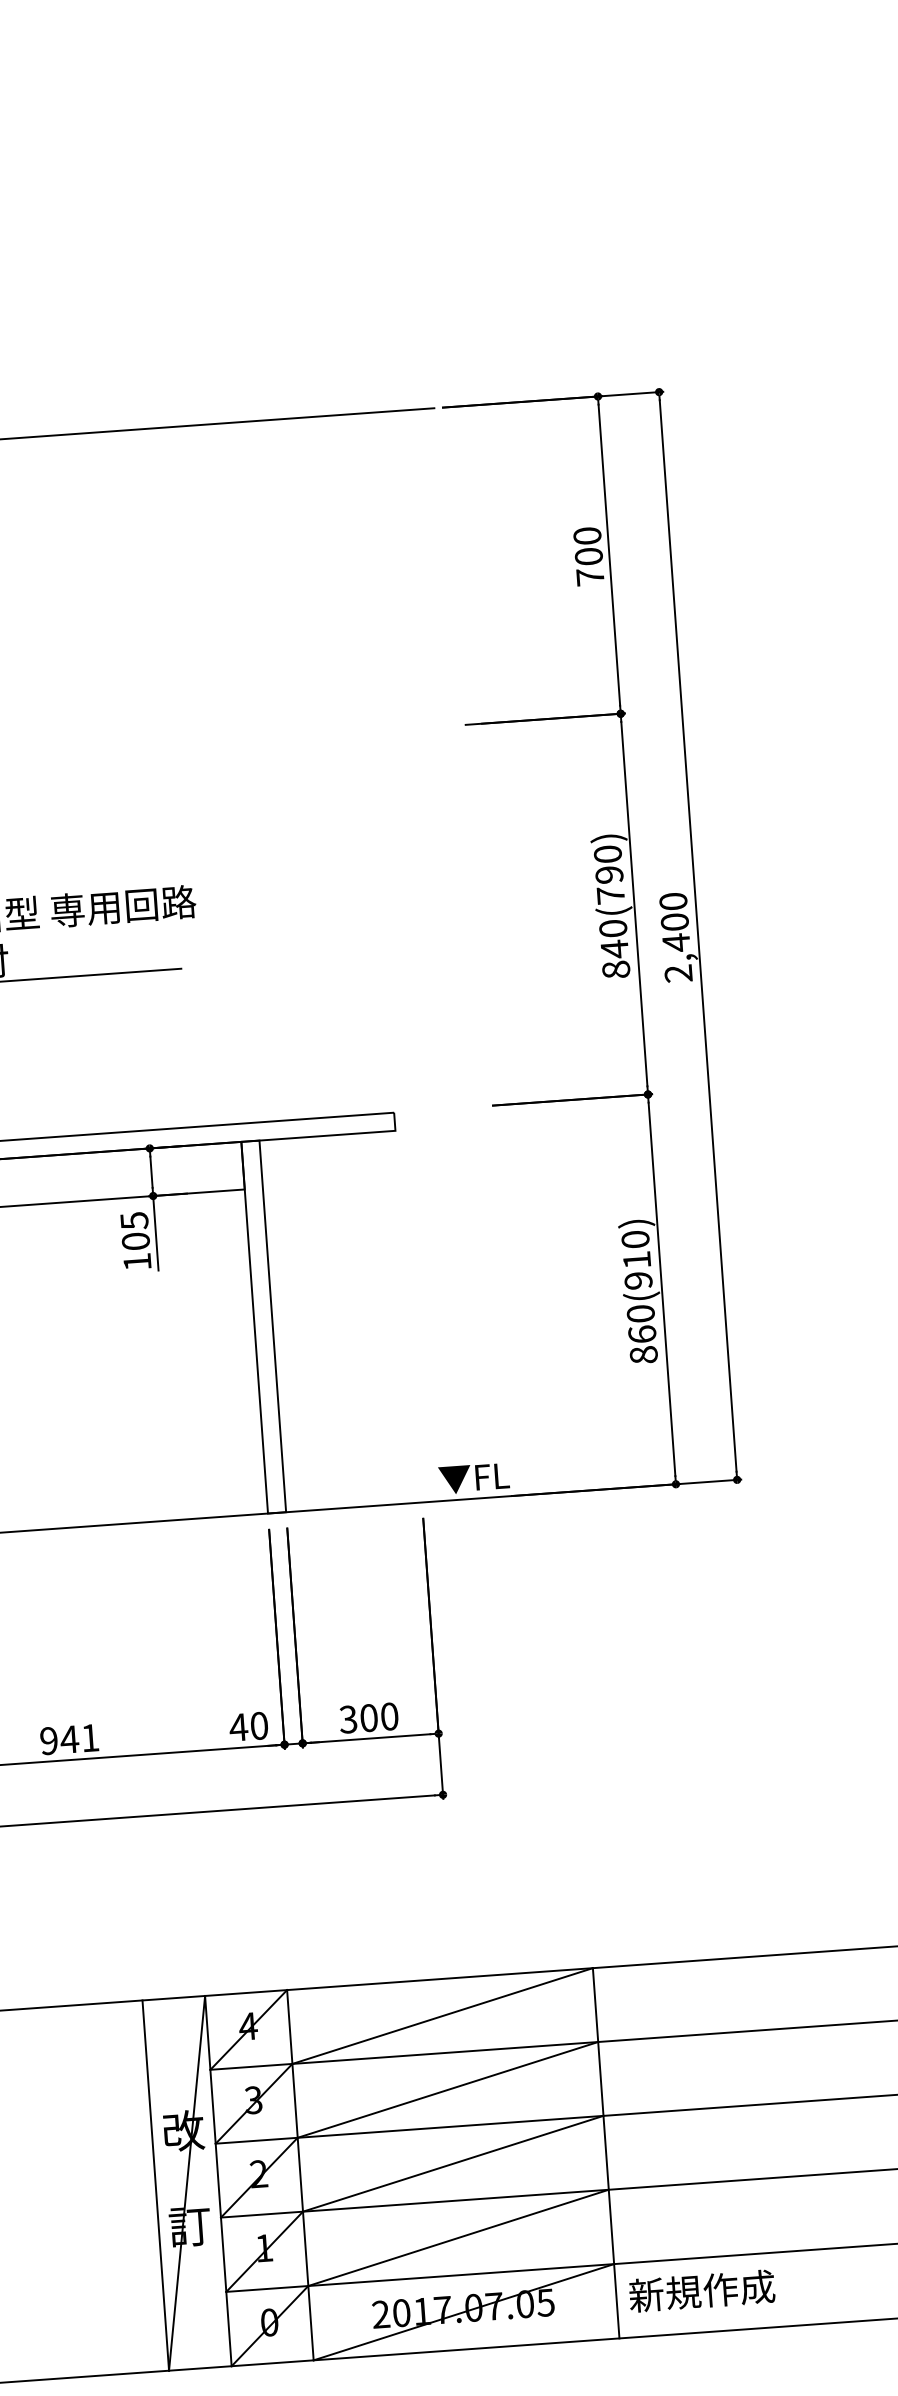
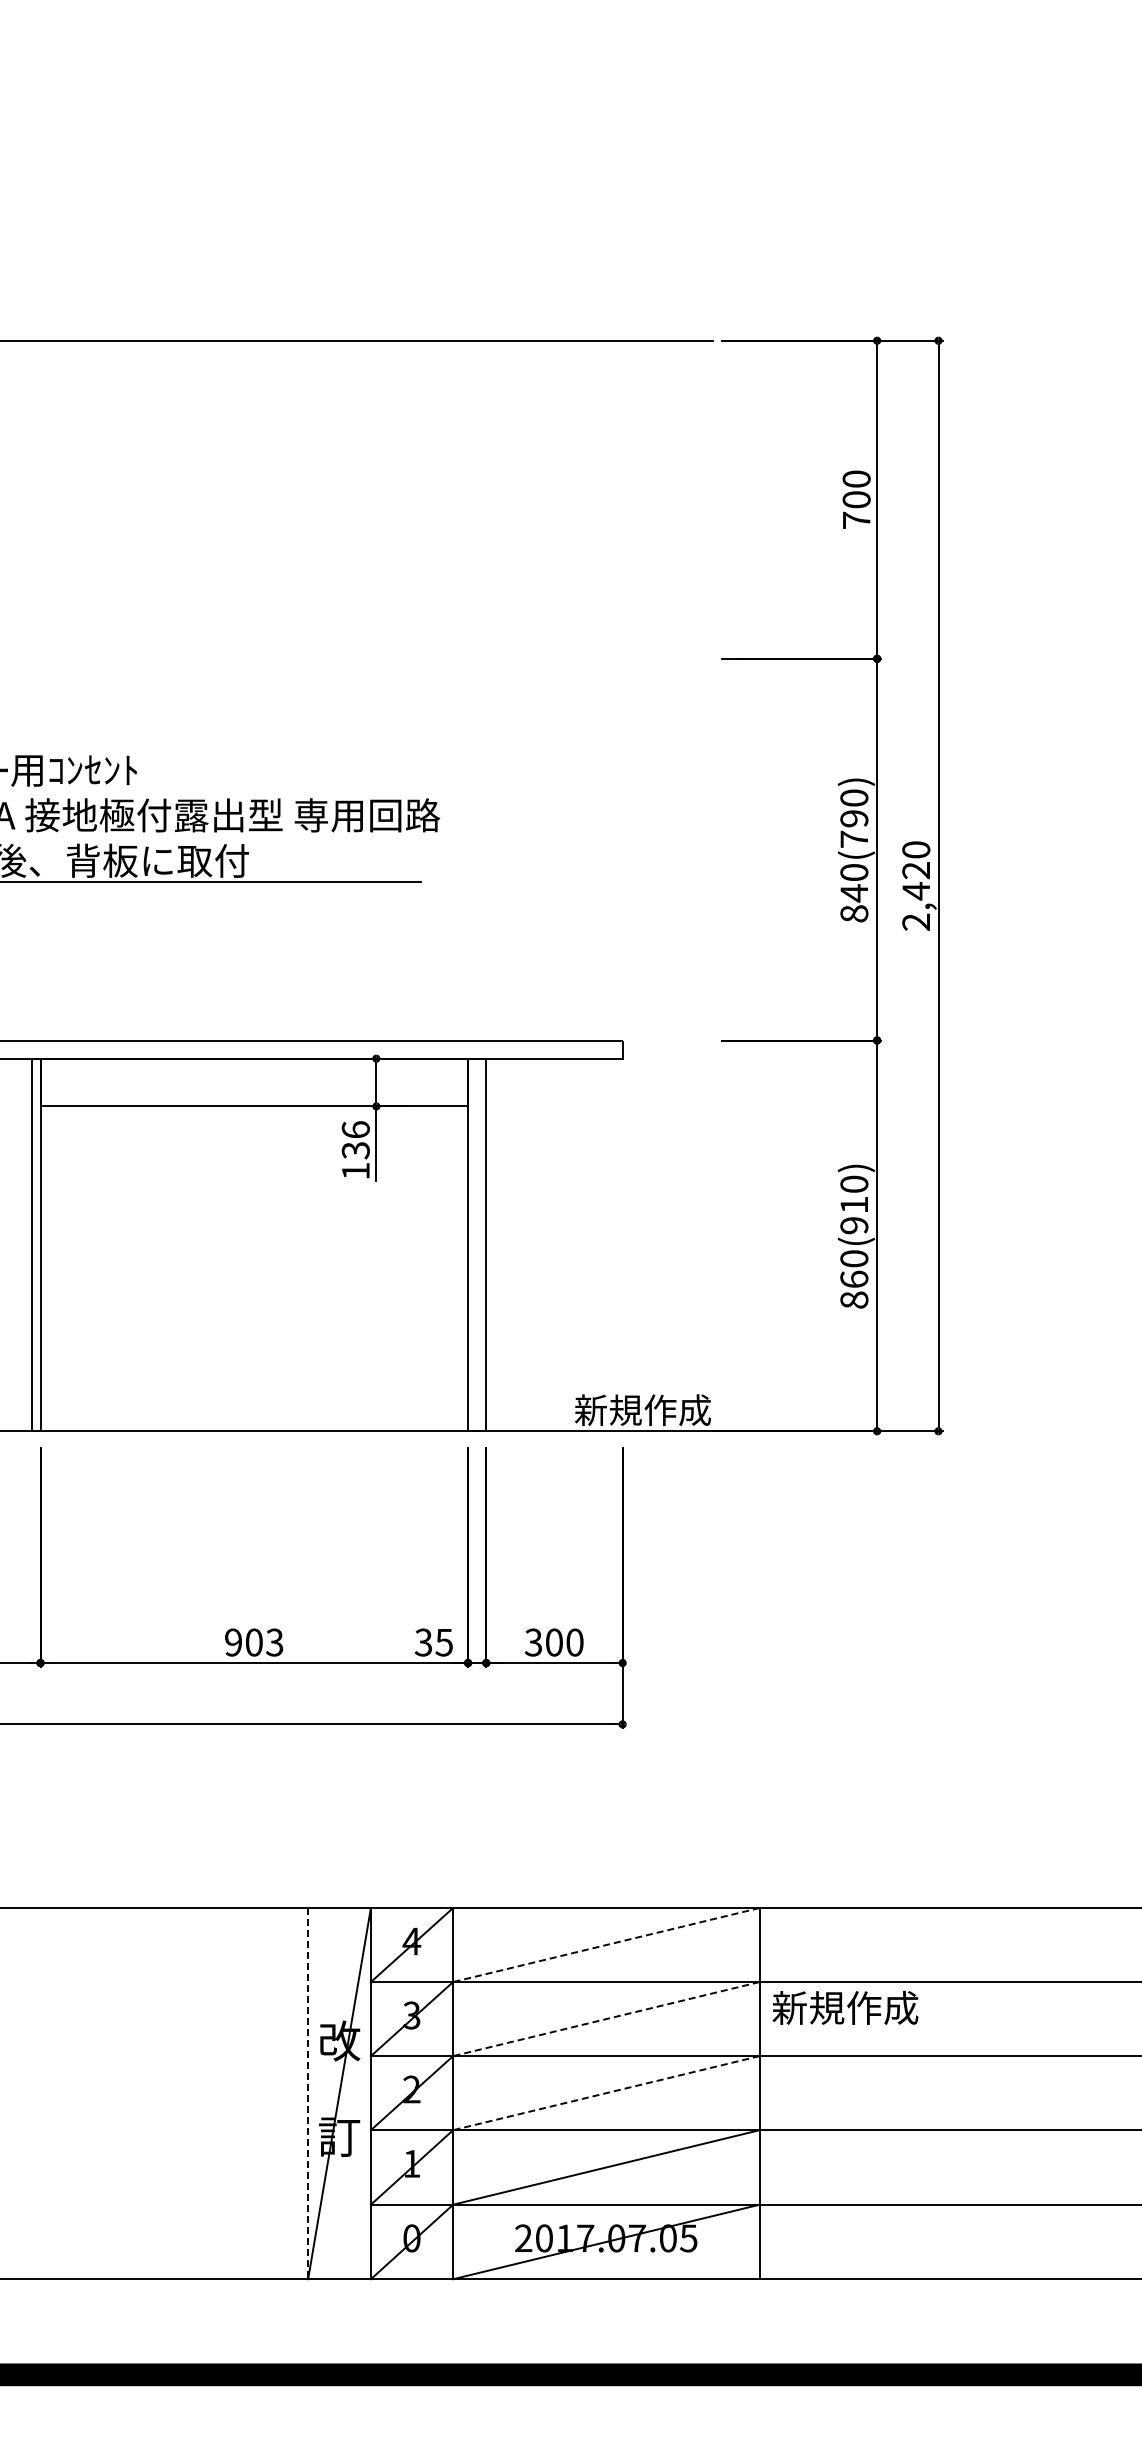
text: (675, 922) -> (916, 870), 2,400 -> 2,420
text: (134, 1231) -> (355, 1140), 105 -> 136
text: (440, 1480) -> (642, 1410), ▼FL -> 新規作成
text: (248, 1726) -> (433, 1642), 40 -> 35
text: (78, 1738) -> (263, 1642), 941 -> 903
line: (442, 2016) -> (606, 1945), solid -> dashed
line: (448, 2090) -> (606, 2019), solid -> dashed
line: (453, 2164) -> (606, 2093), solid -> dashed
line: (156, 2185) -> (308, 2093), solid -> dashed
text: (702, 2290) -> (845, 2007), moved

